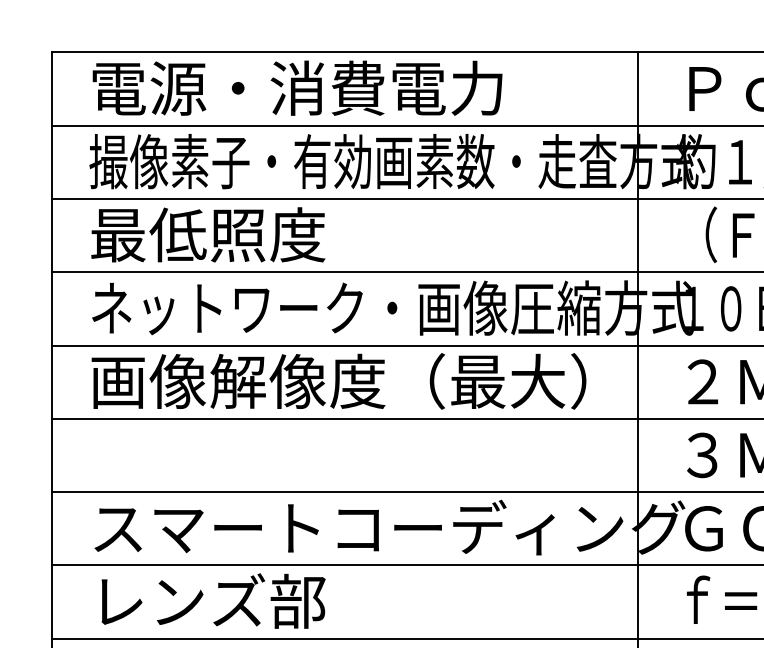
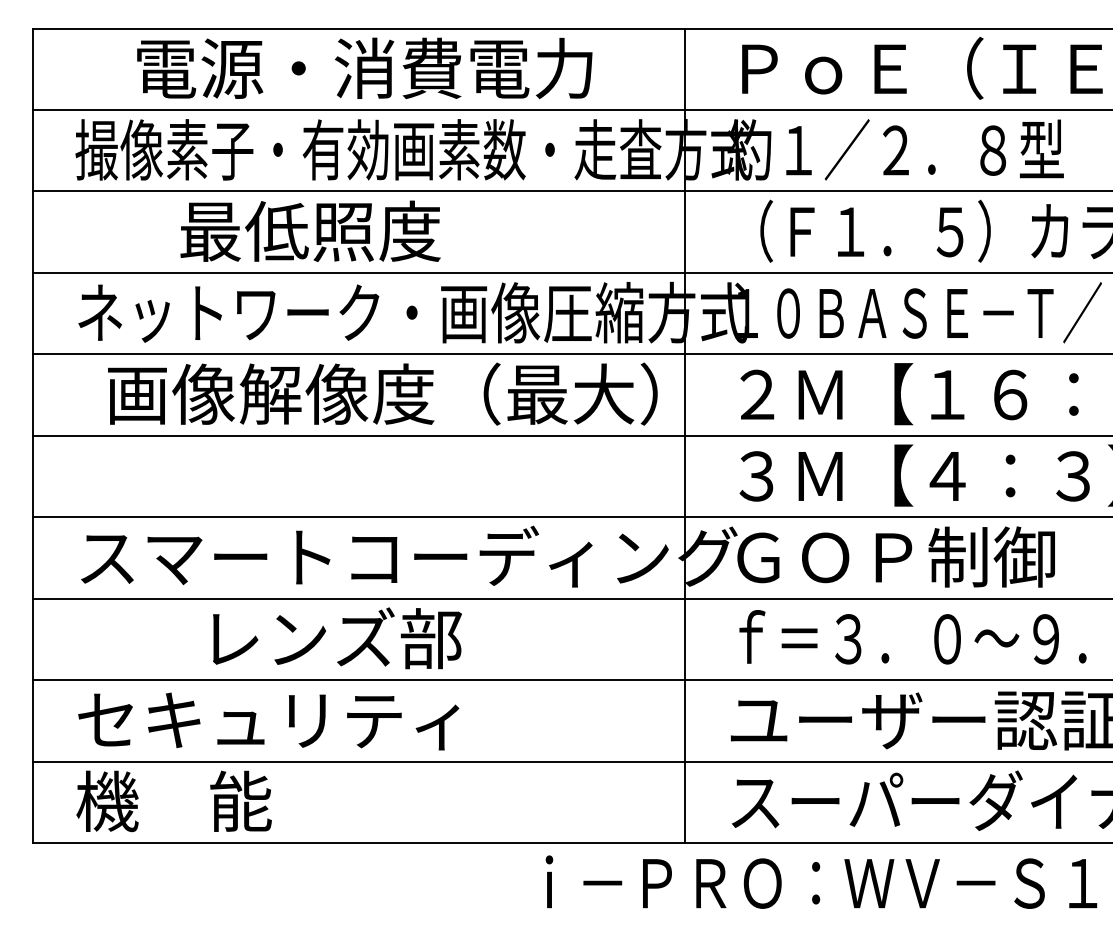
text: (297, 88) -> (364, 68), moved
text: (208, 234) -> (310, 230), moved
text: (338, 380) -> (382, 393), moved
text: (213, 601) -> (337, 638), moved

